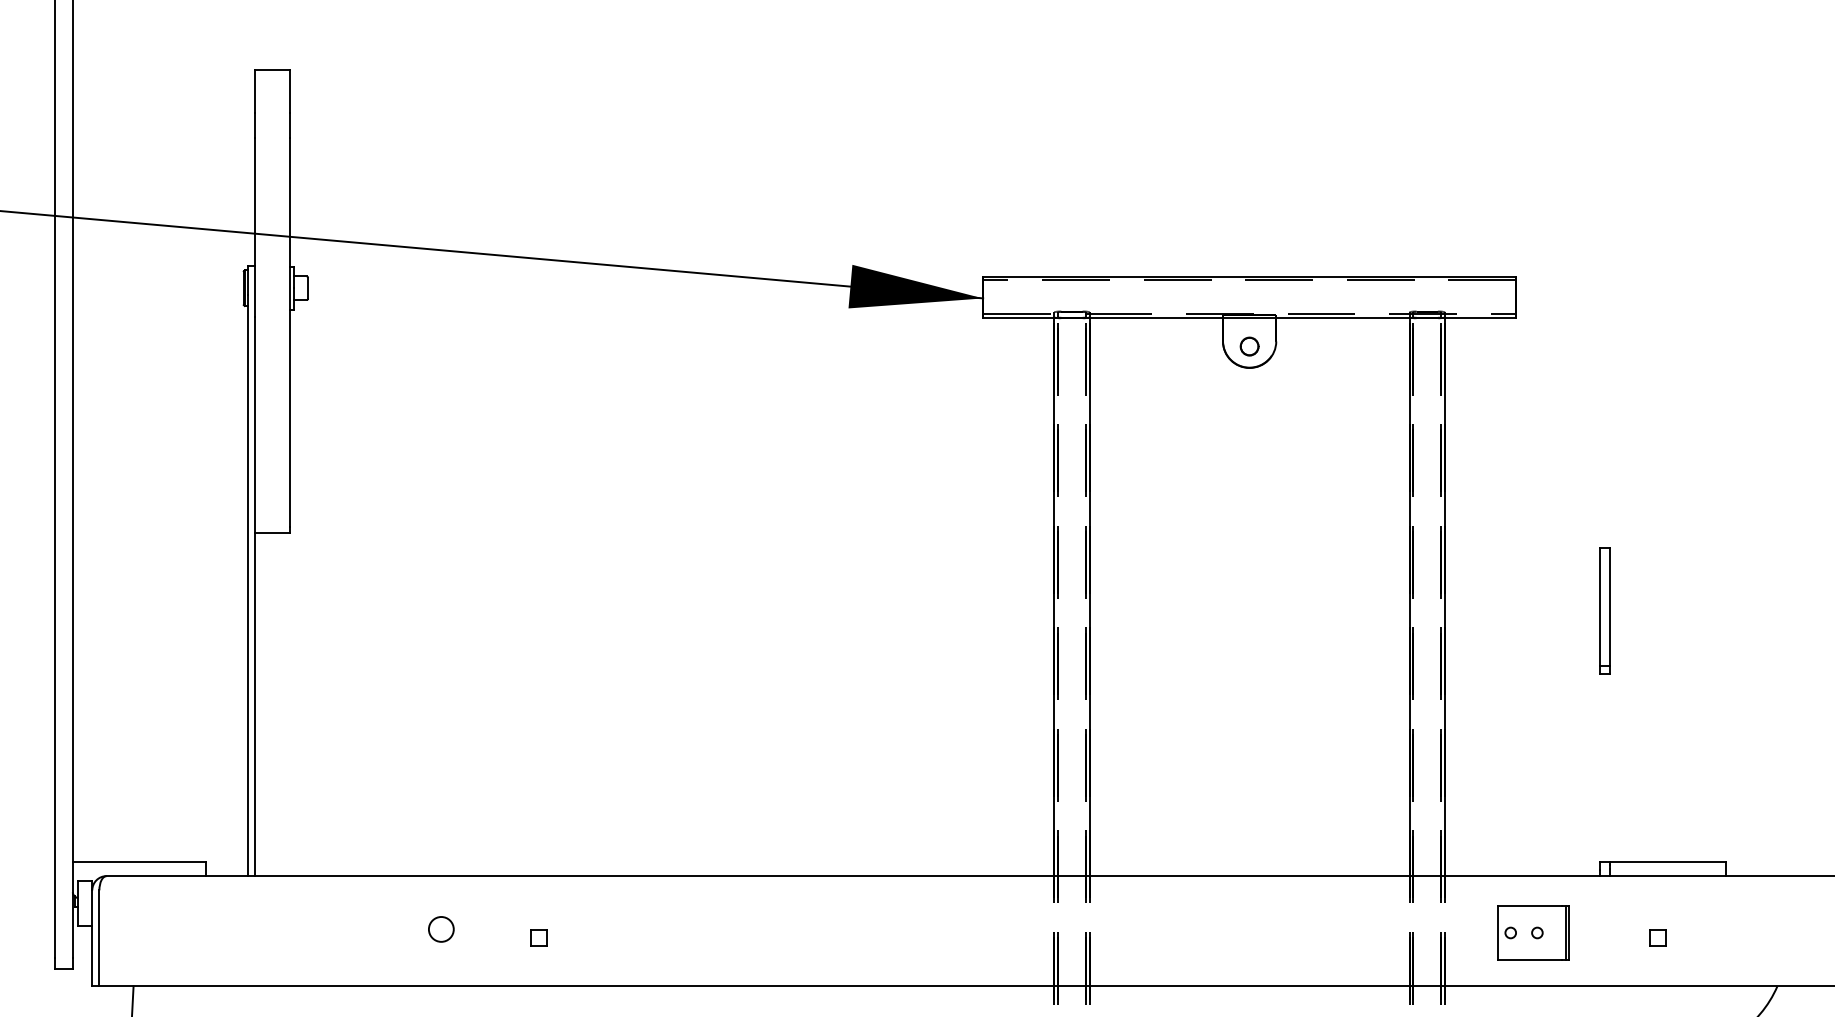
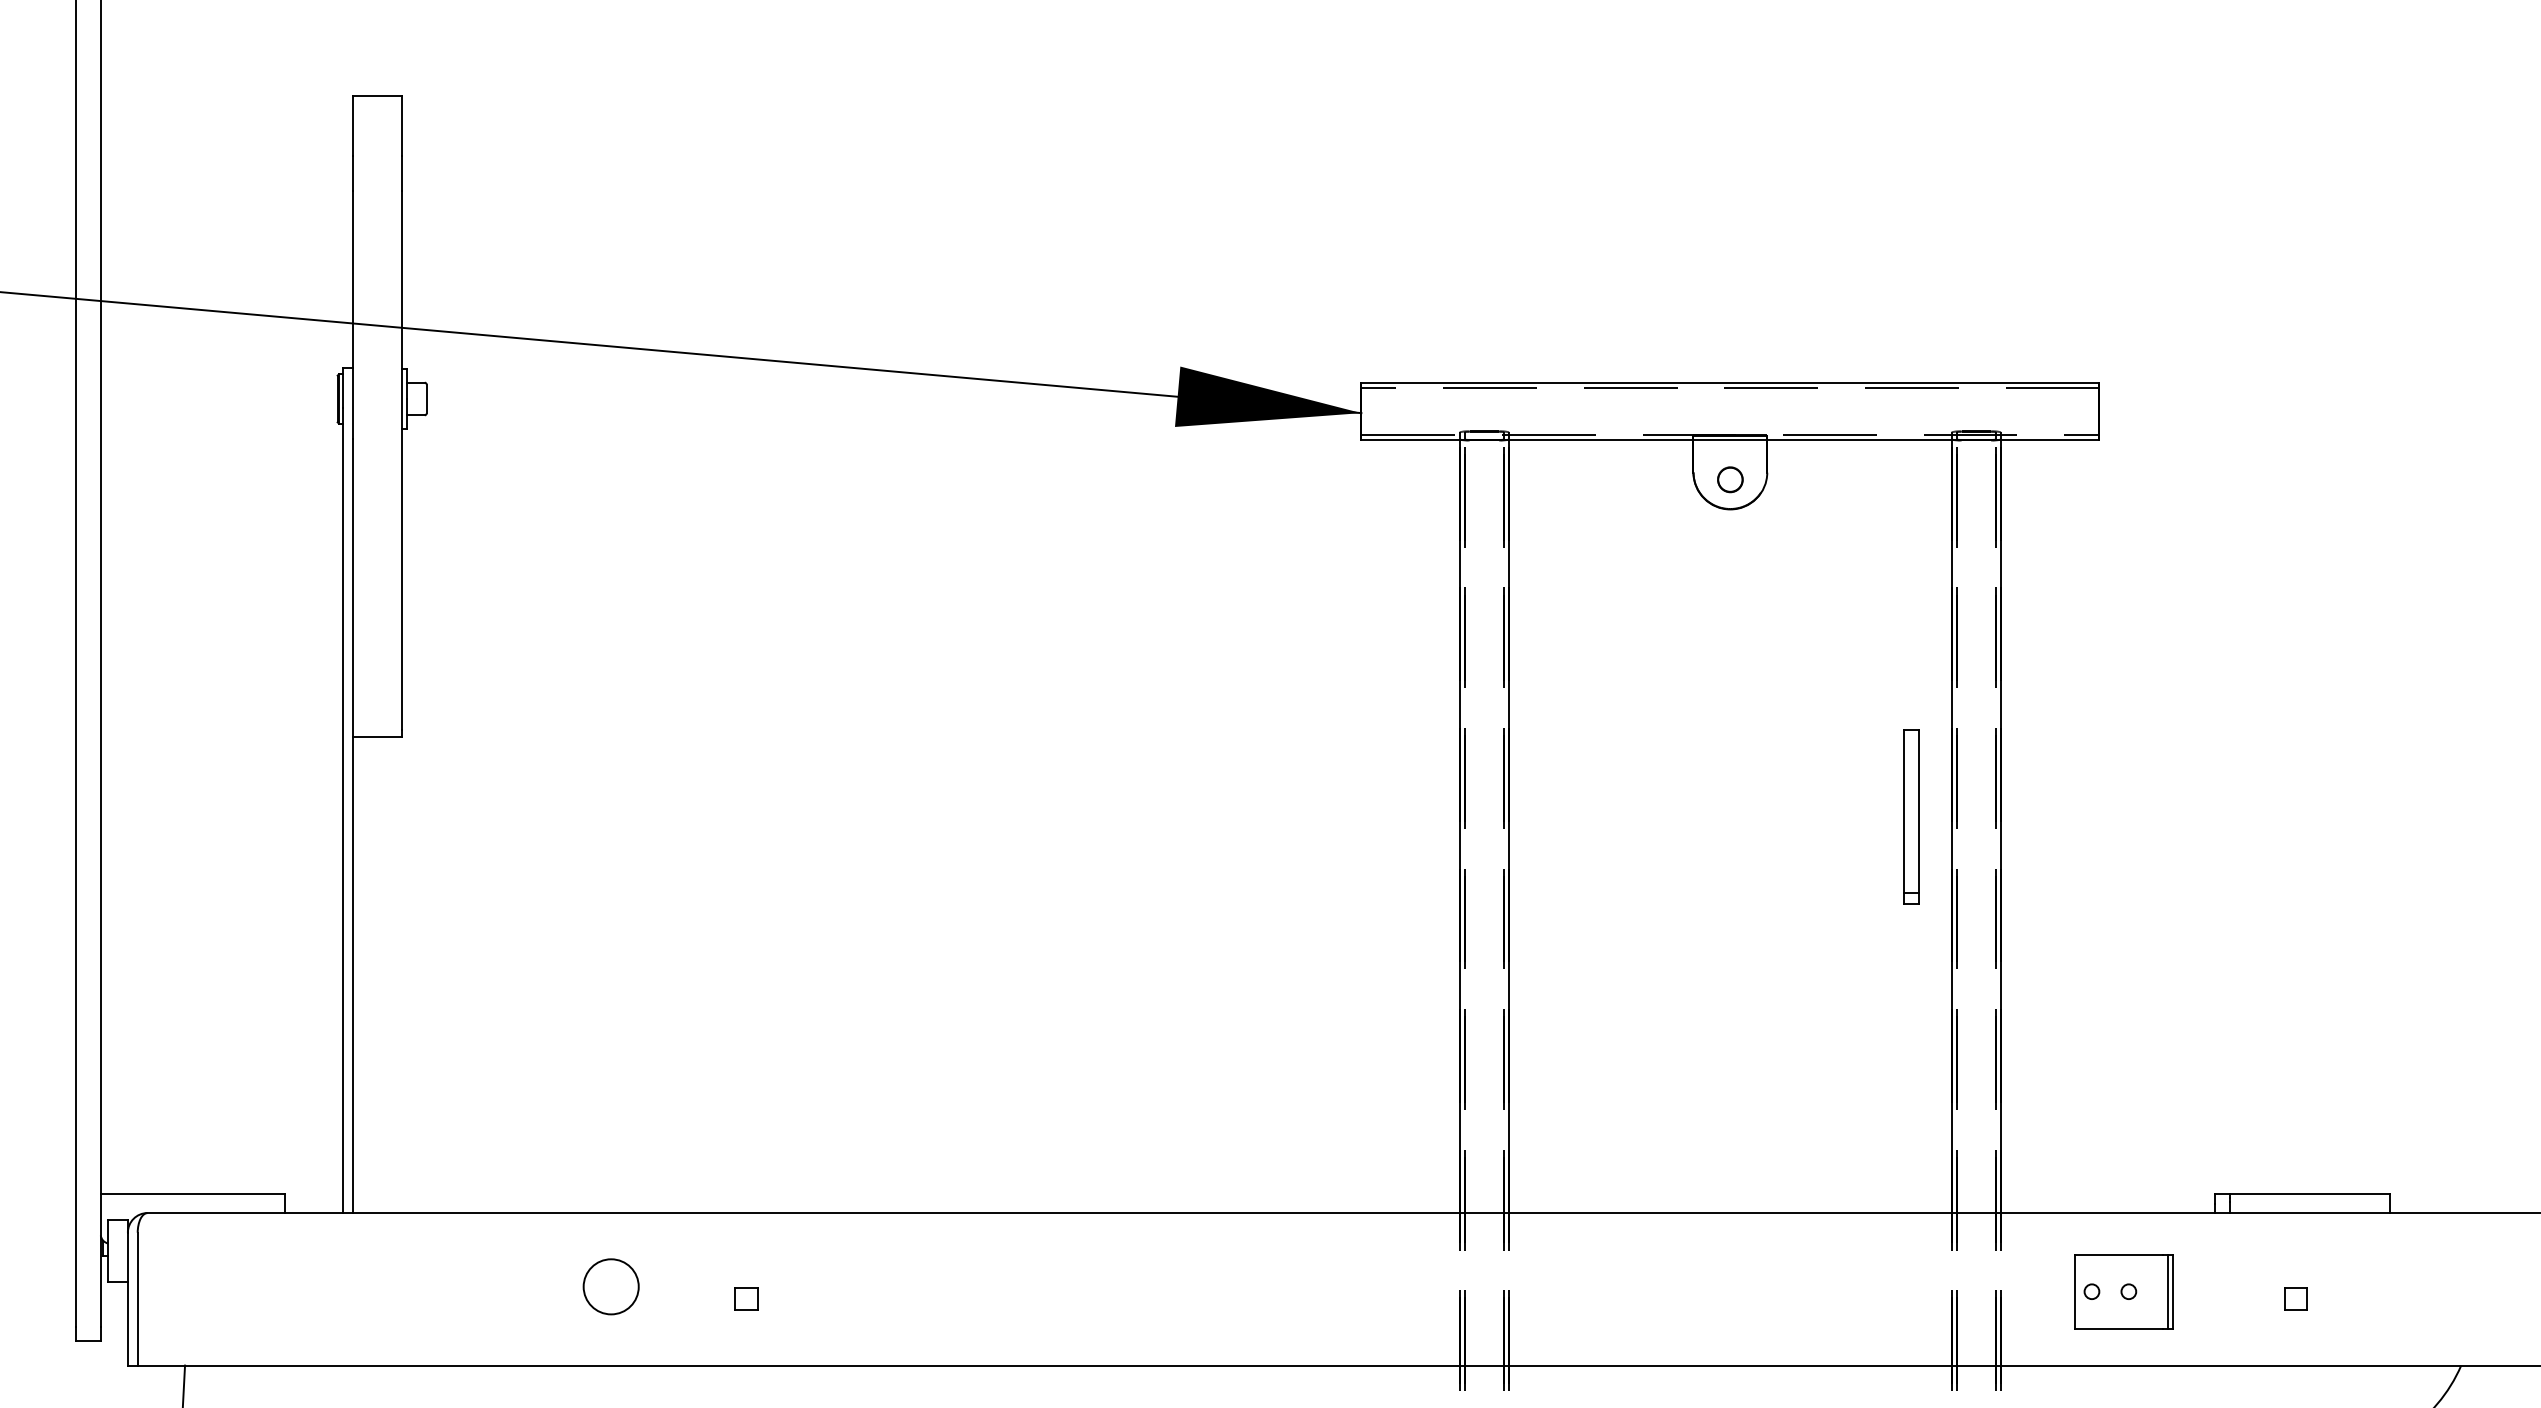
part: (1605, 610) -> (1911, 816), moved
circle: (440, 929) -> (610, 1286), size x1.6

